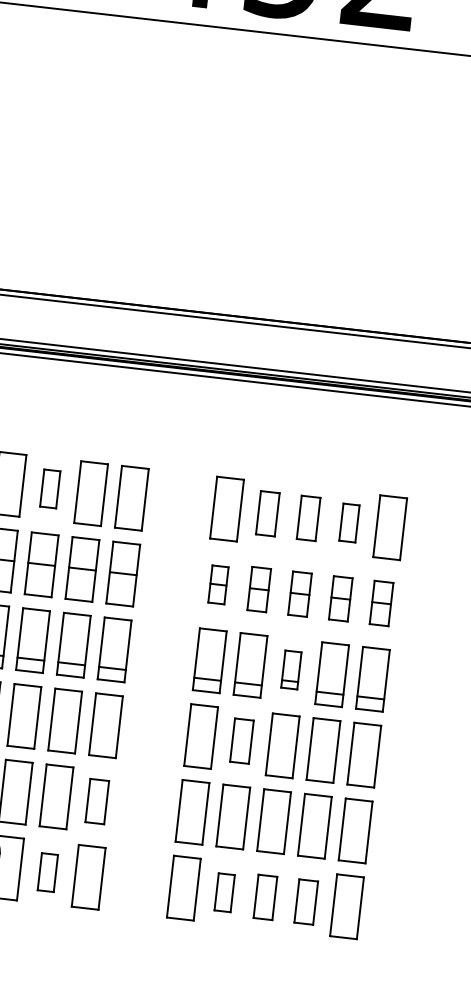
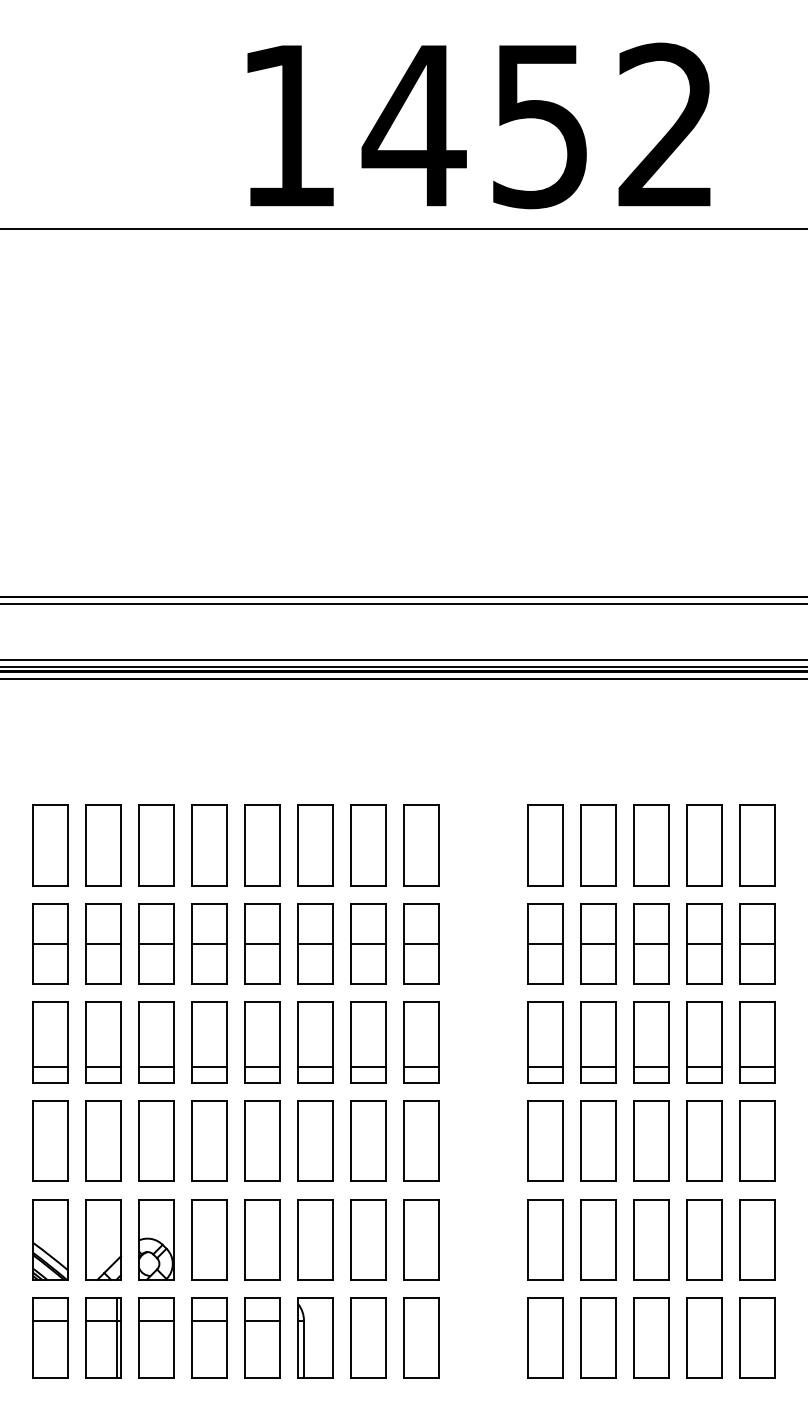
part: (50, 488) -> (315, 845), size x1.67
part: (267, 513) -> (598, 845), size x1.43
part: (308, 518) -> (651, 845), size x1.43
part: (349, 523) -> (704, 845), size x1.67
part: (218, 584) -> (545, 943), size x1.67
part: (259, 589) -> (598, 943), size x1.43
part: (300, 593) -> (651, 943), size x1.43
part: (340, 598) -> (704, 943), size x1.43
part: (381, 603) -> (757, 943), size x1.43
part: (291, 669) -> (651, 1042), size x1.67
part: (242, 740) -> (598, 1140), size x1.43
part: (97, 801) -> (421, 1239), size x1.43
part: (47, 872) -> (368, 1337), size x1.67
part: (224, 892) -> (598, 1337), size x1.67
part: (265, 896) -> (651, 1337), size x1.43
part: (306, 901) -> (704, 1337), size x1.43

